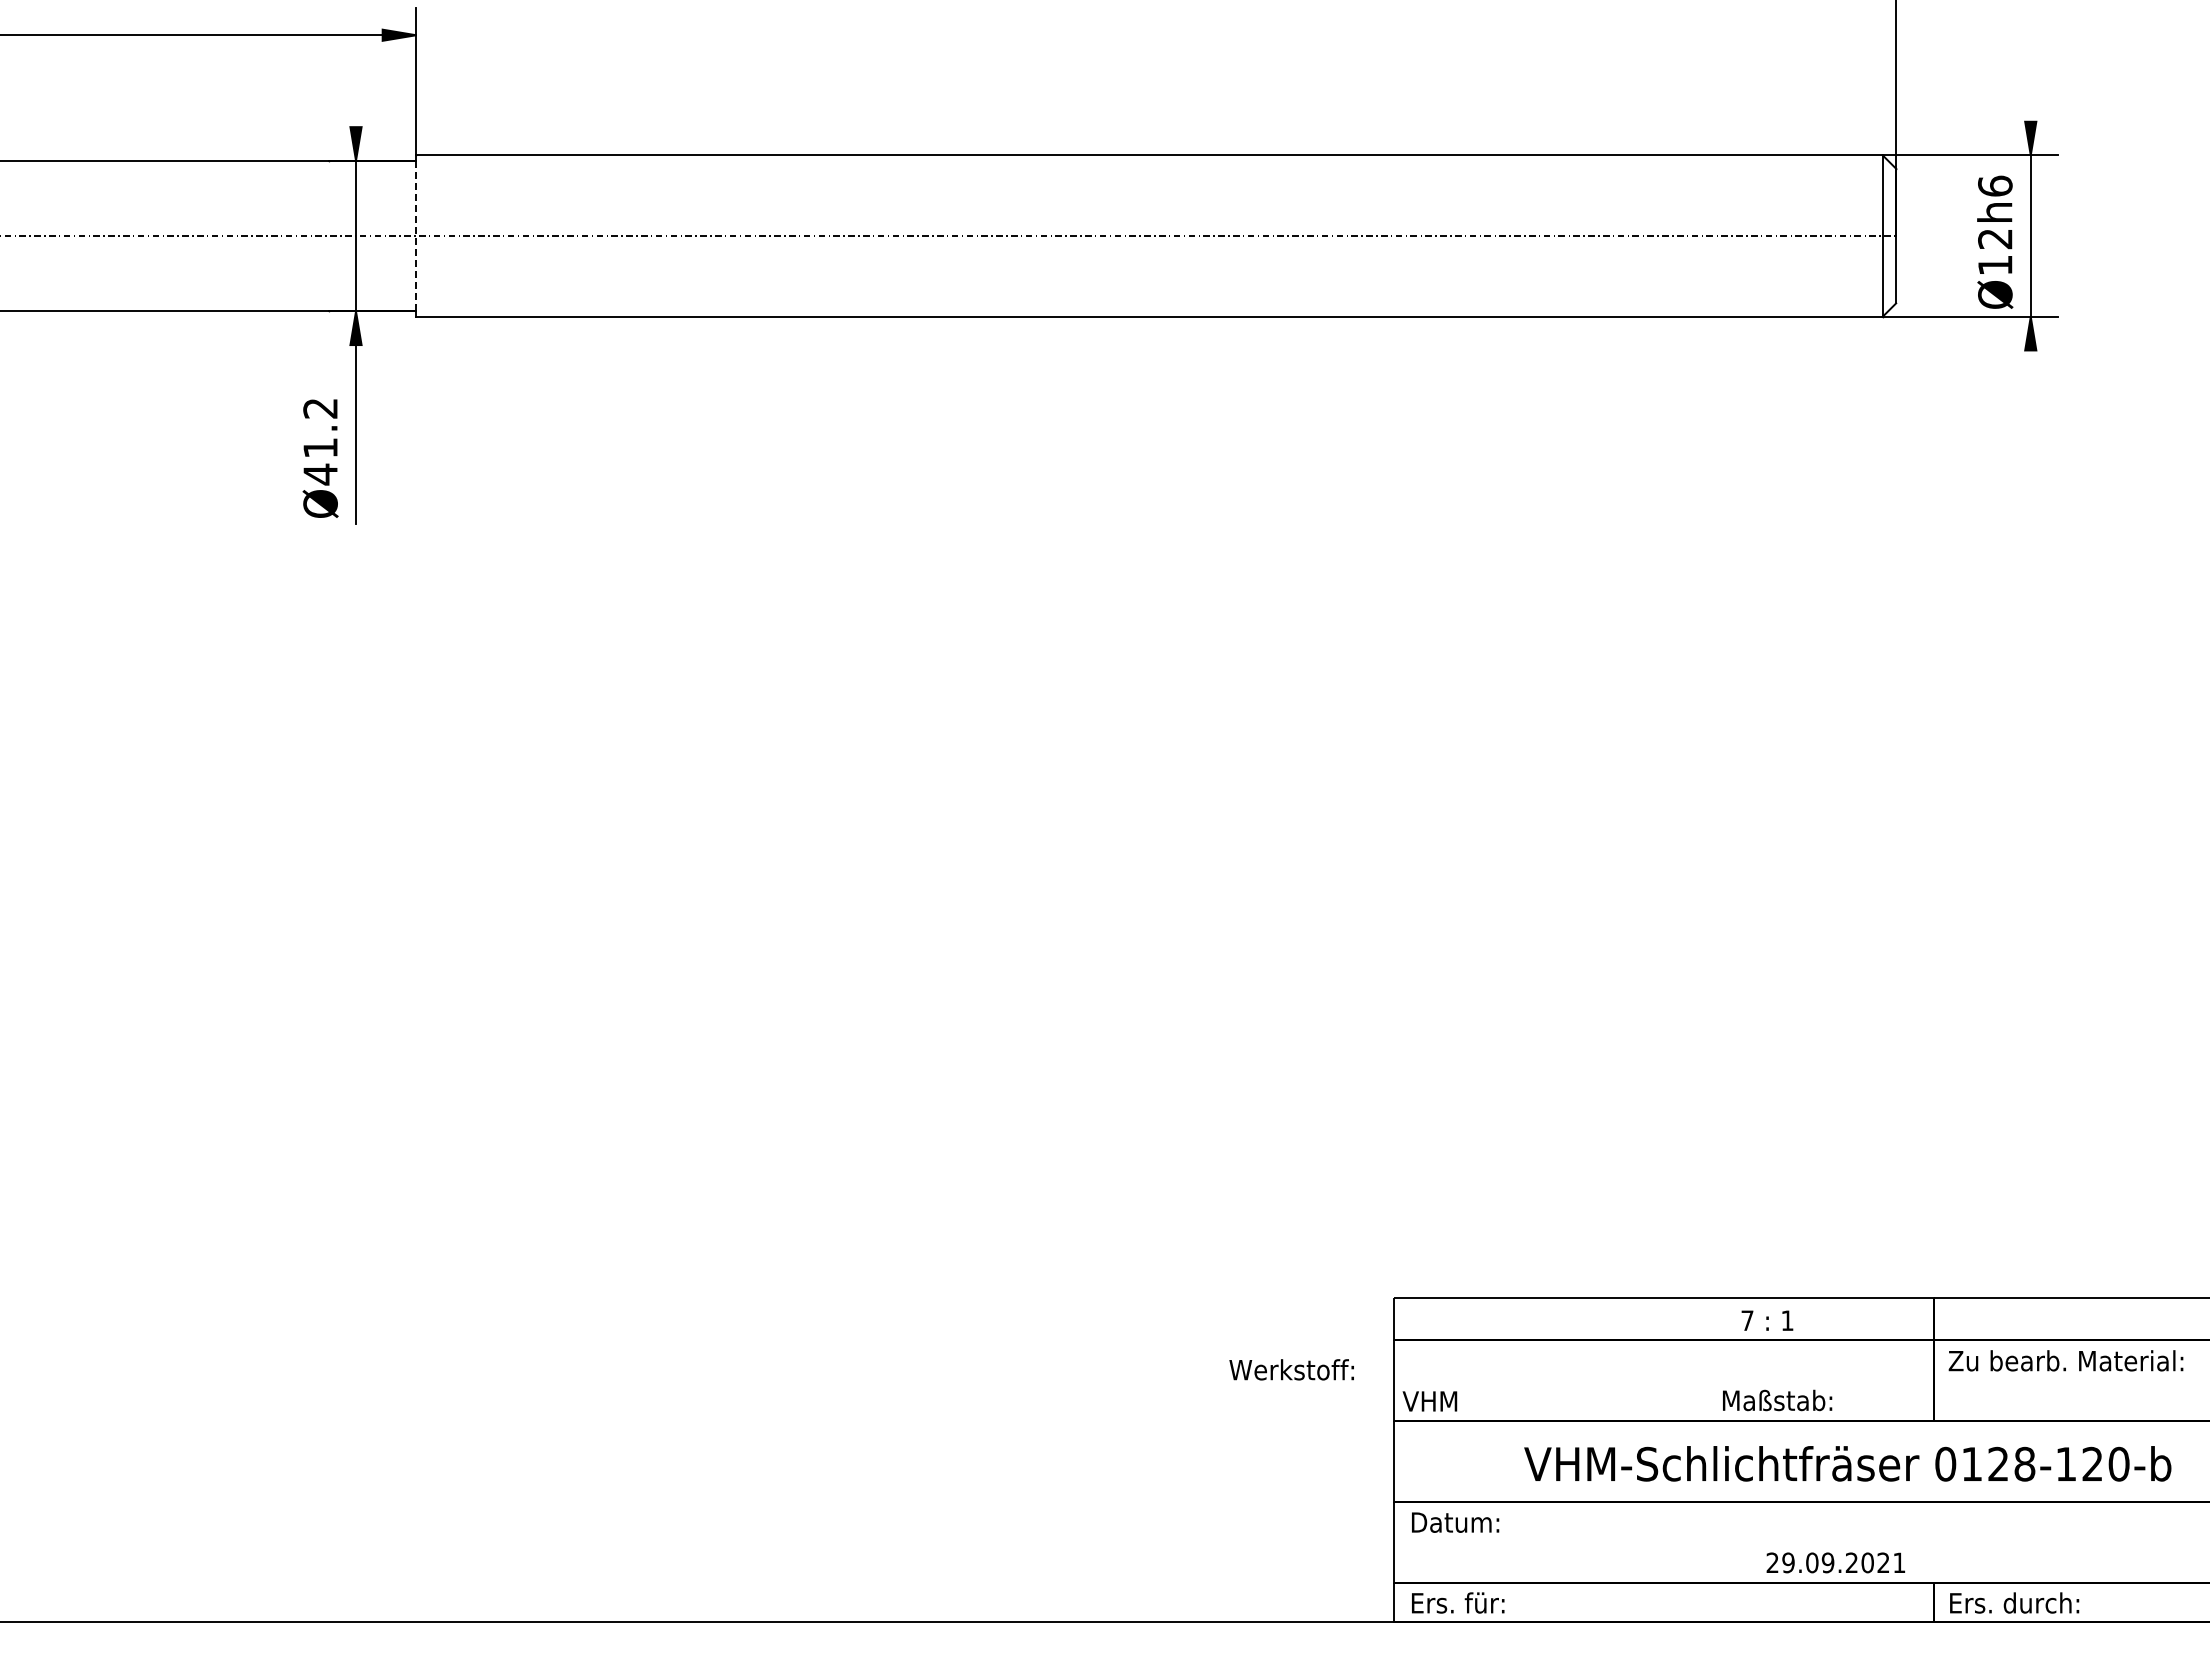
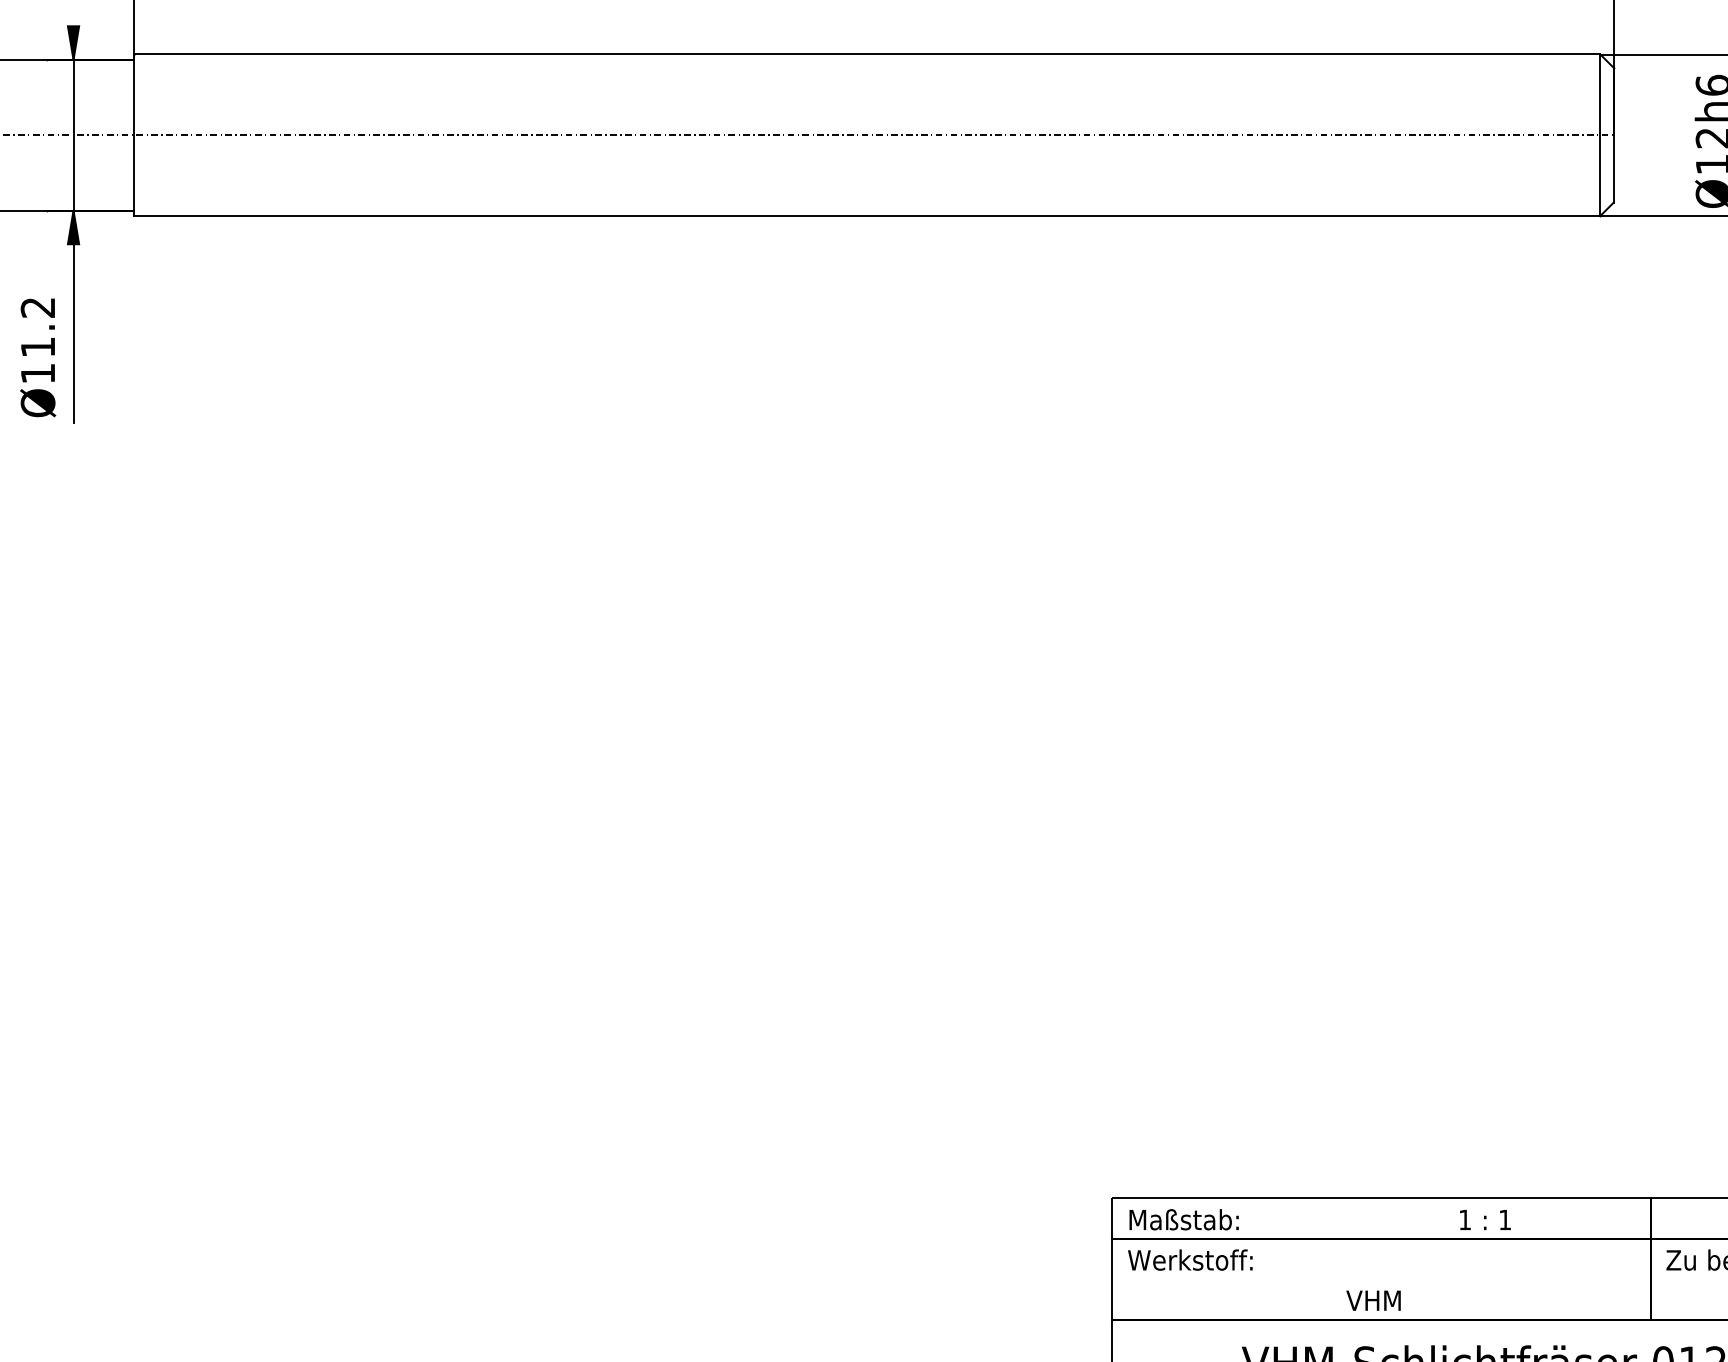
line: (416, 236) -> (134, 135), dashed -> solid
text: (320, 474) -> (38, 373), Ø41.2 -> Ø11.2
text: (1747, 1320) -> (1465, 1219), 7 -> 1
text: (1291, 1369) -> (1190, 1259), moved
text: (1777, 1400) -> (1184, 1219), moved
text: (1429, 1401) -> (1373, 1300), moved

